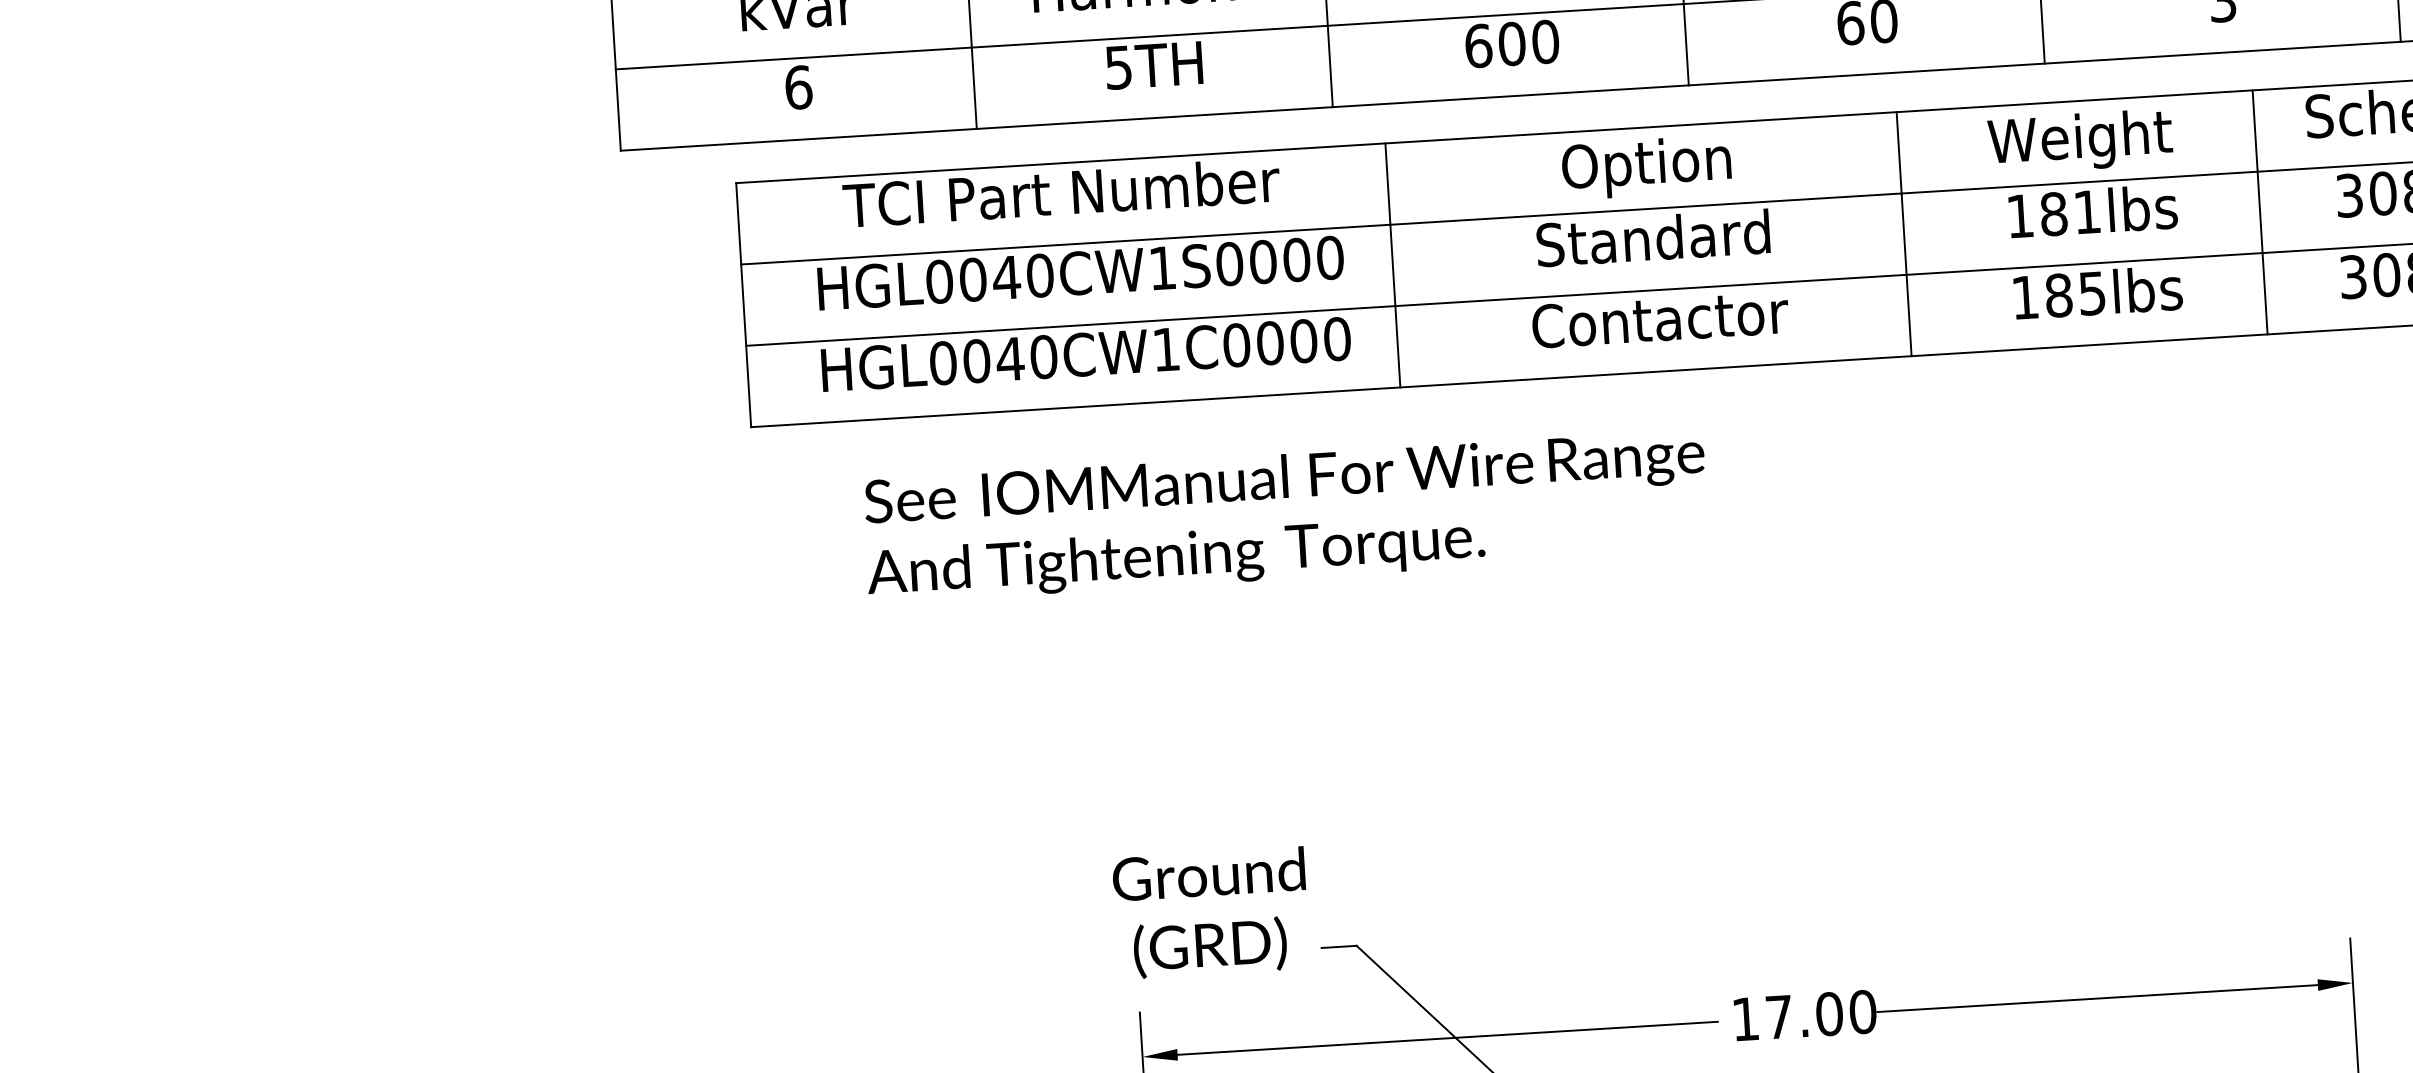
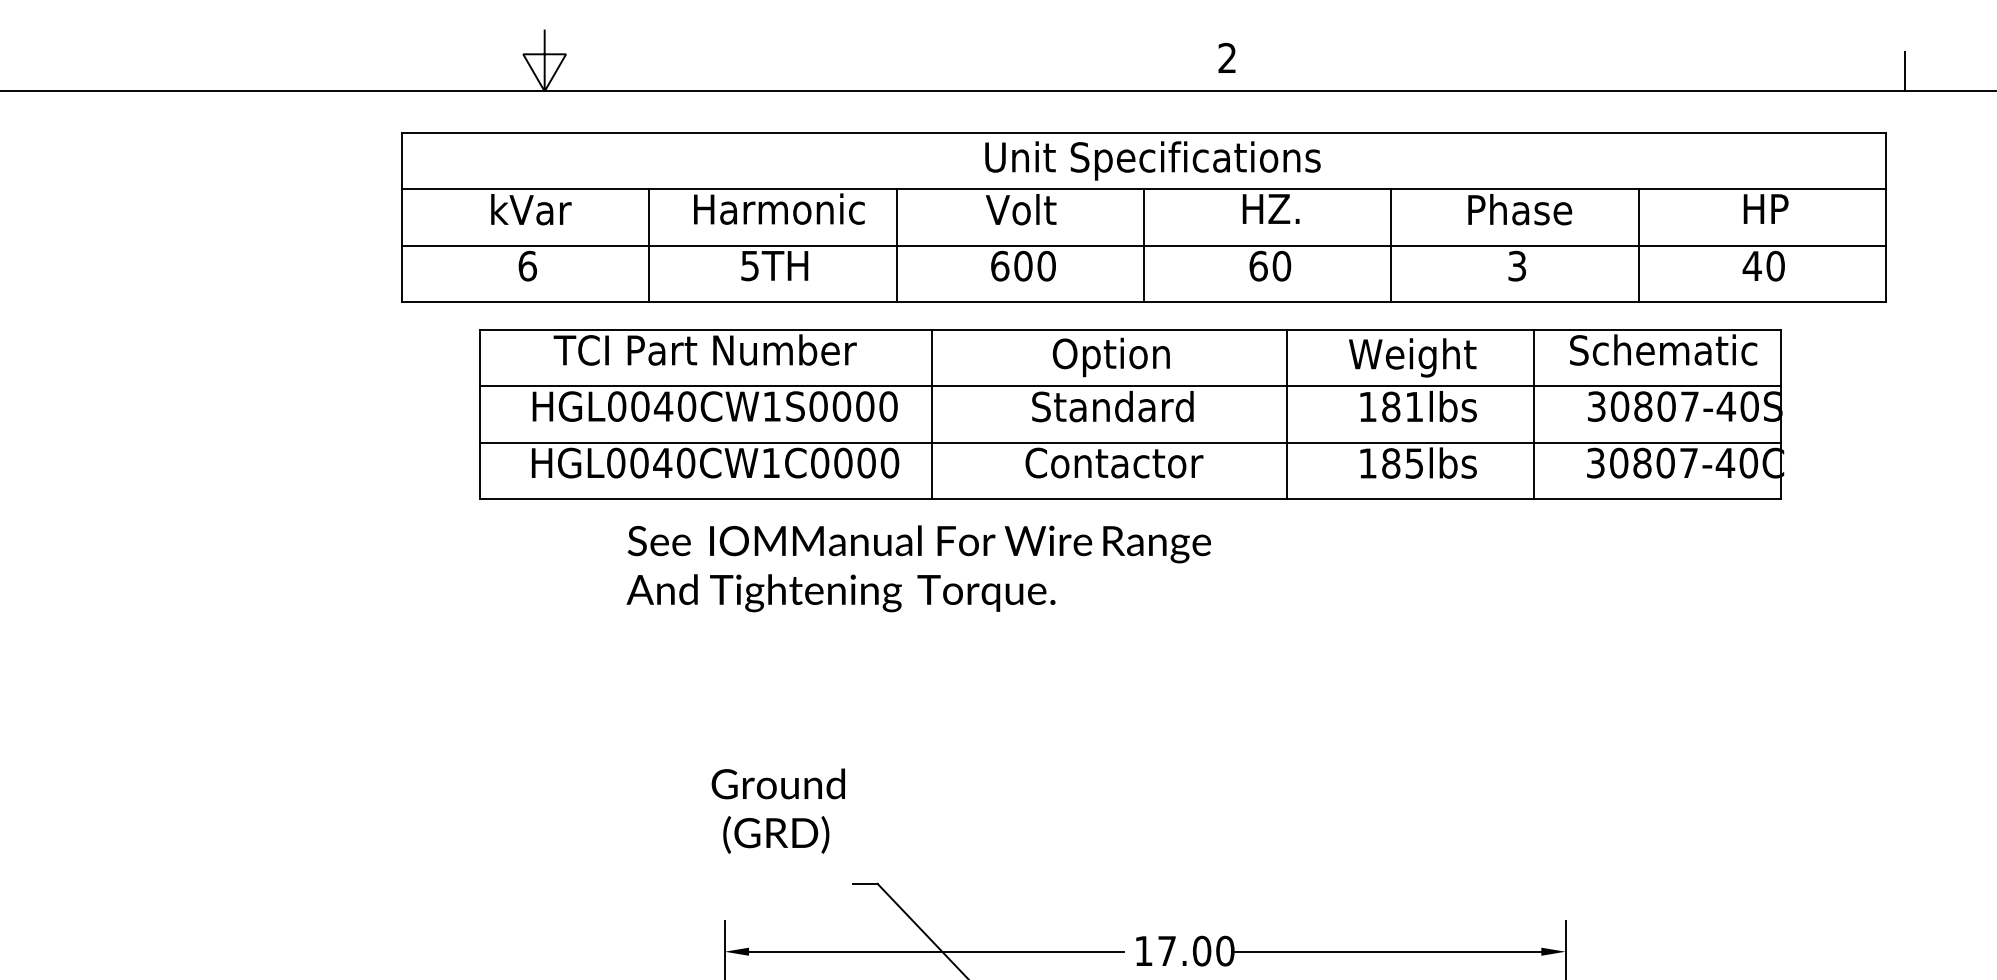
text: (1285, 516) -> (918, 568), moved
text: (1209, 912) -> (777, 810), moved

